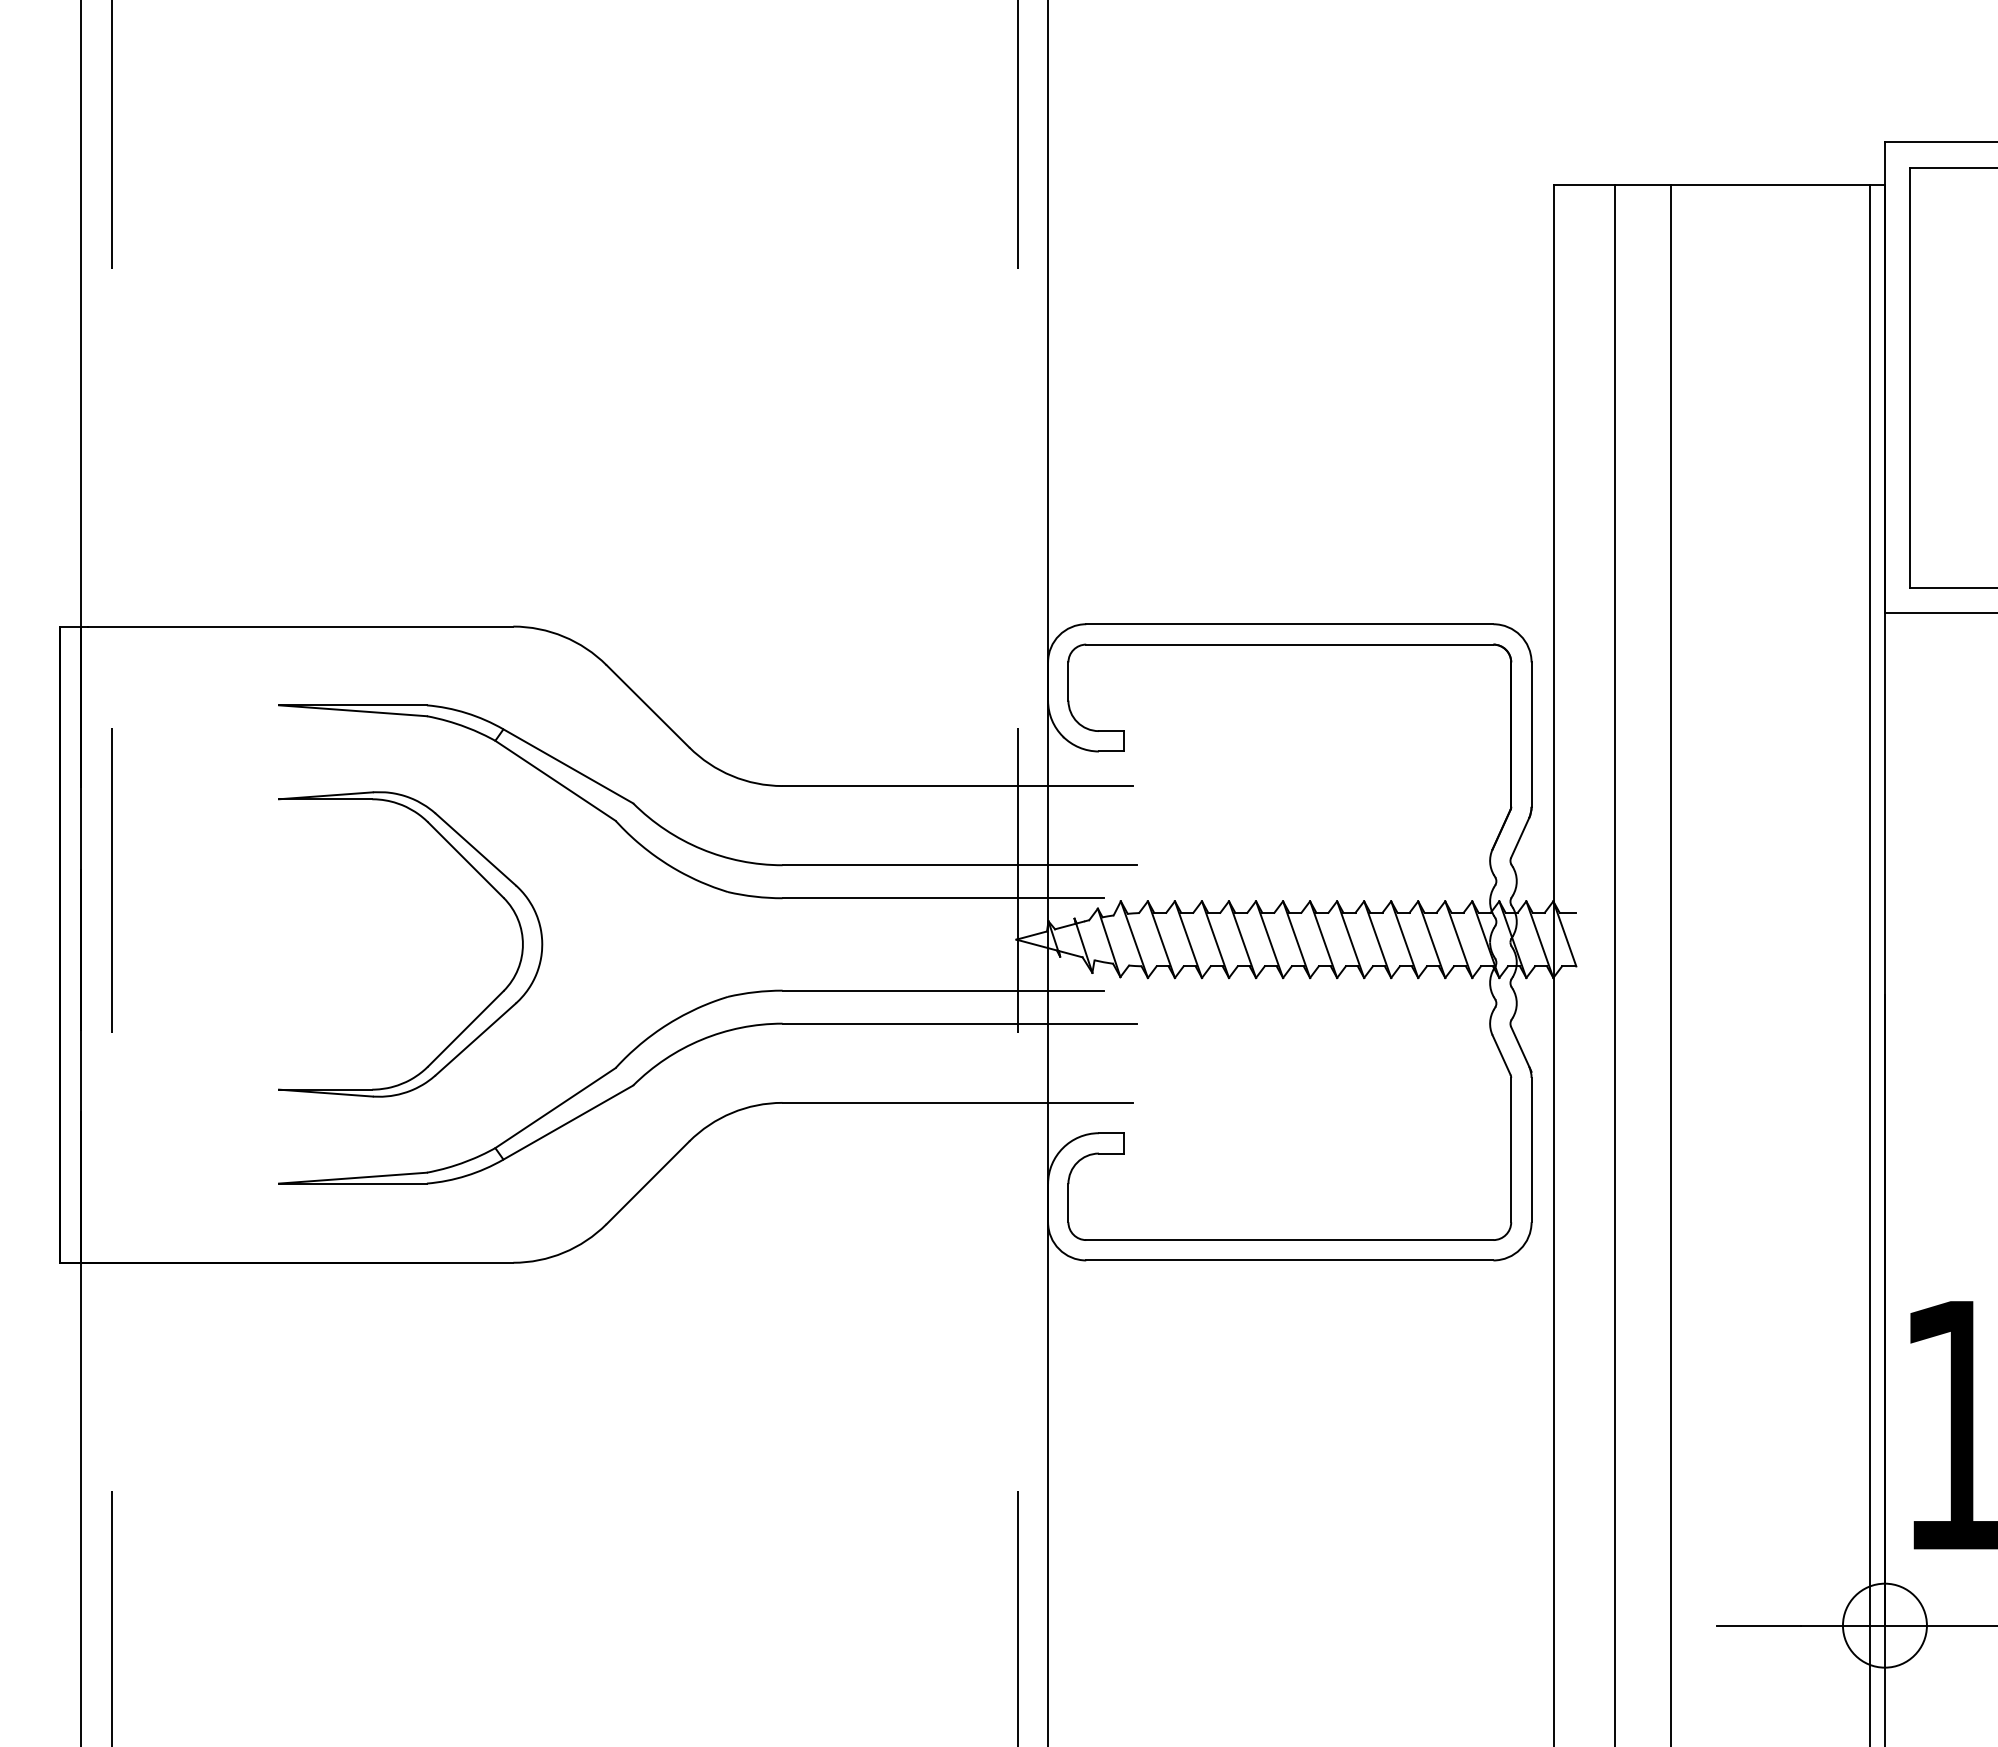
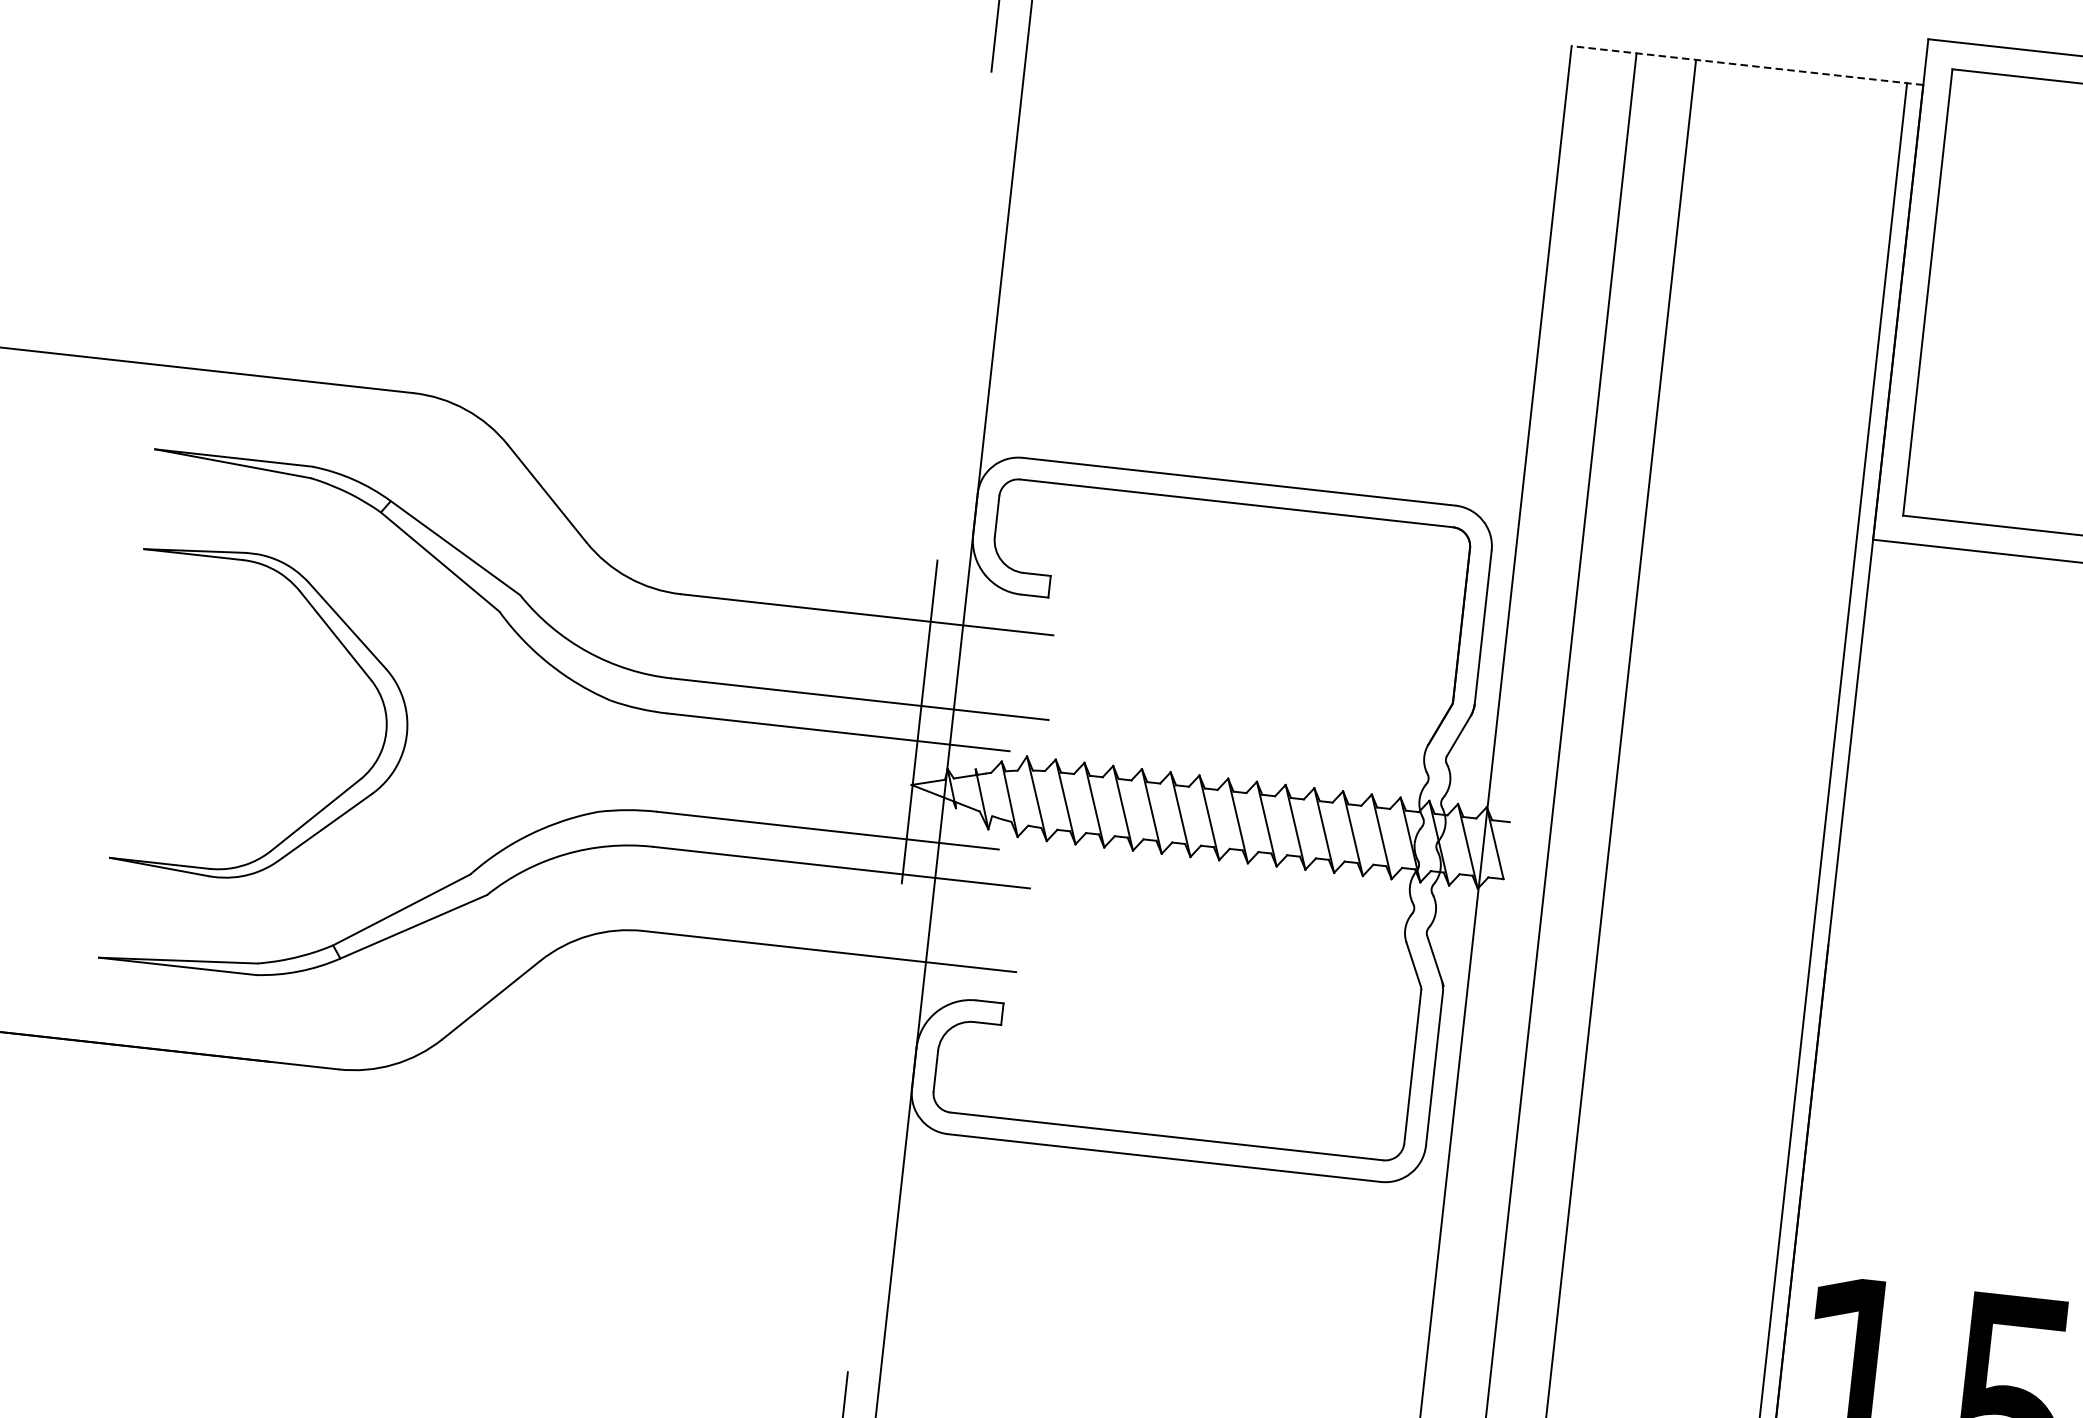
line: (1719, 185) -> (1747, 65), solid -> dashed

